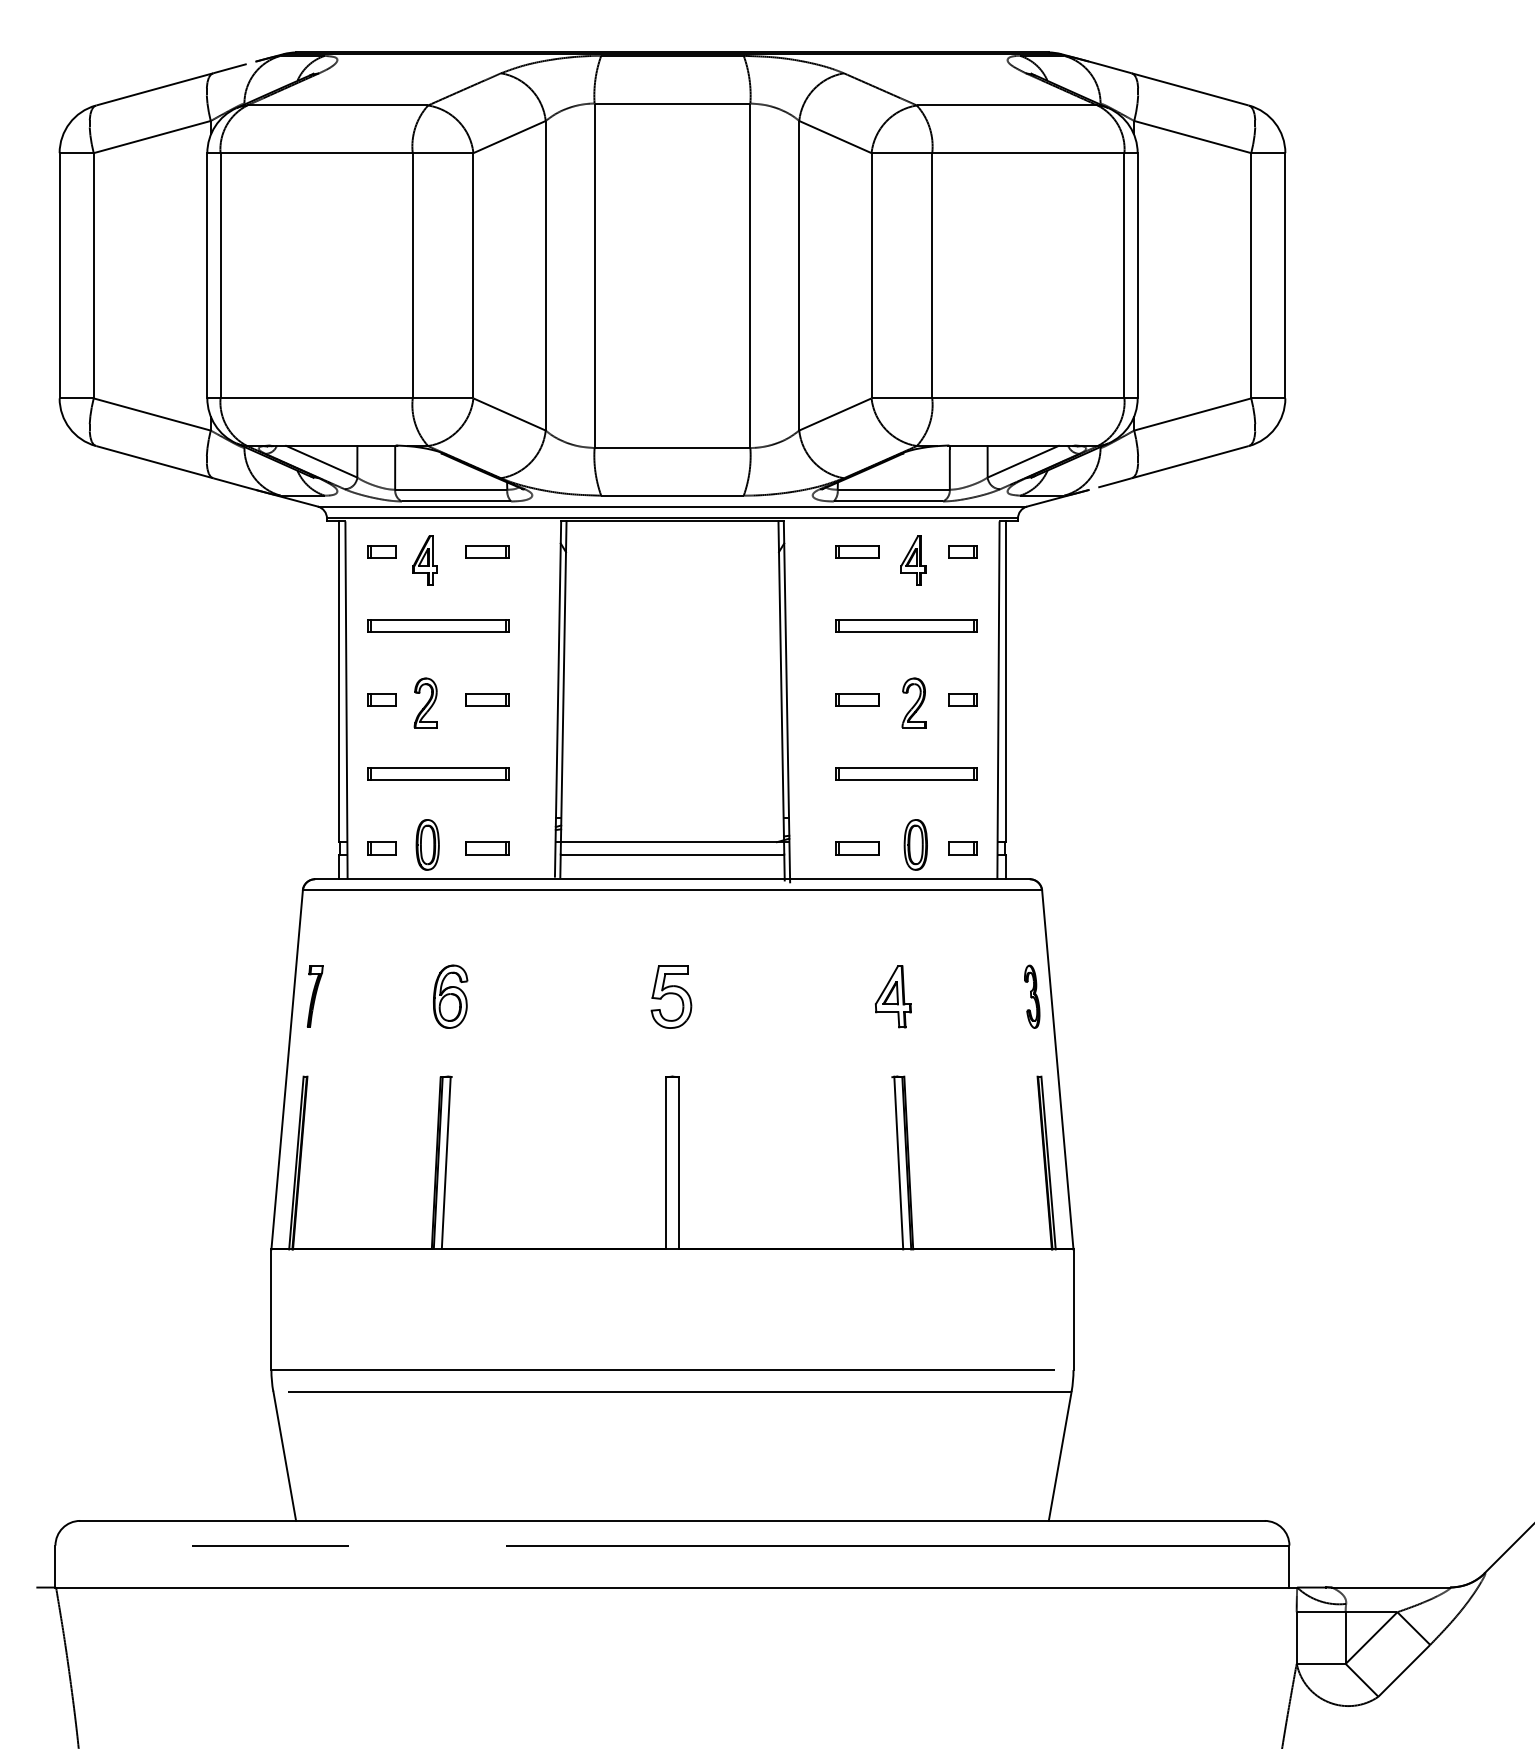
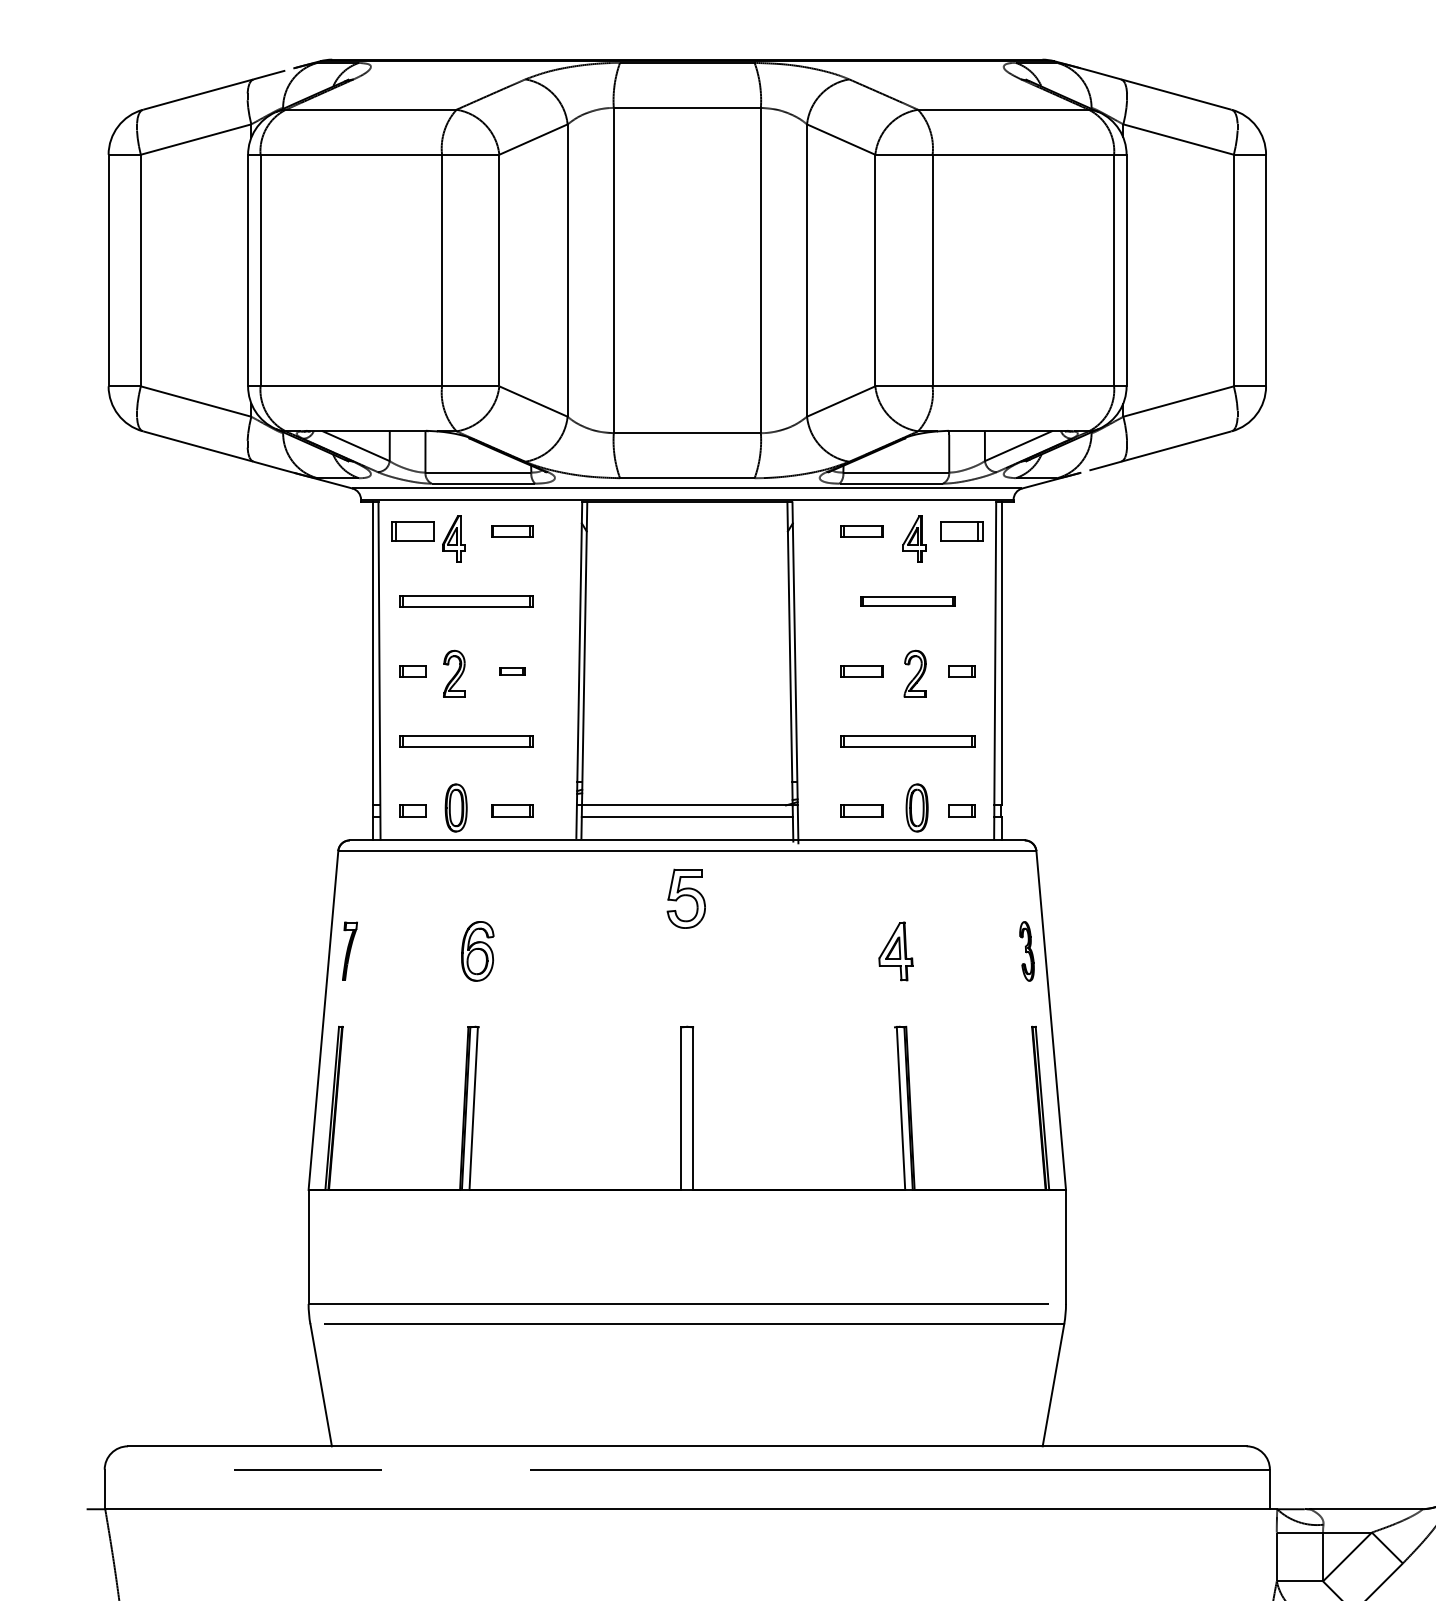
part: (381, 551) -> (412, 530), size x1.6
part: (962, 551) -> (961, 530), size x1.6
part: (906, 625) -> (908, 600), size x0.7
part: (487, 699) -> (512, 670), size x0.6
part: (671, 996) -> (686, 898), moved

